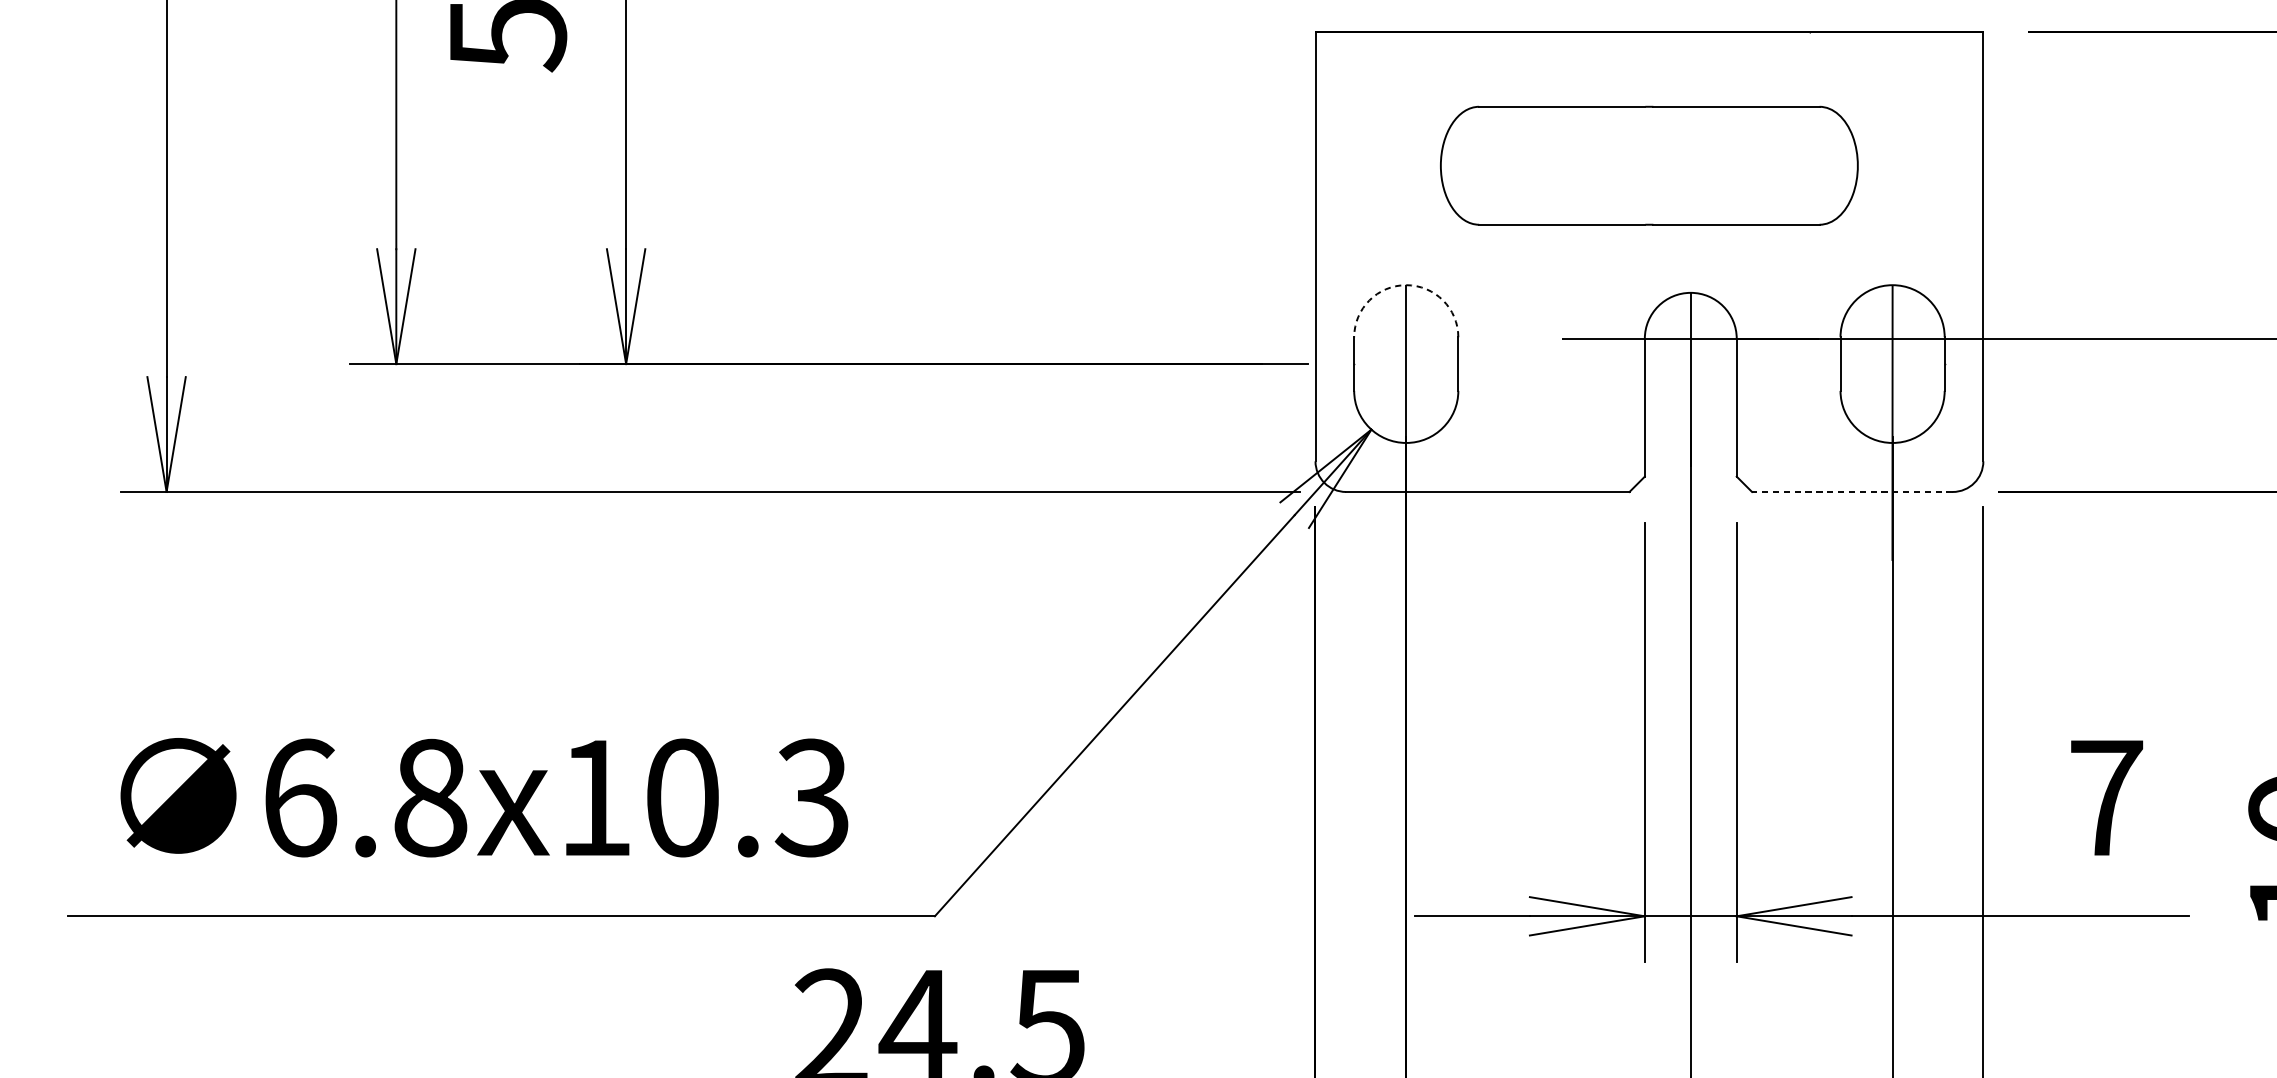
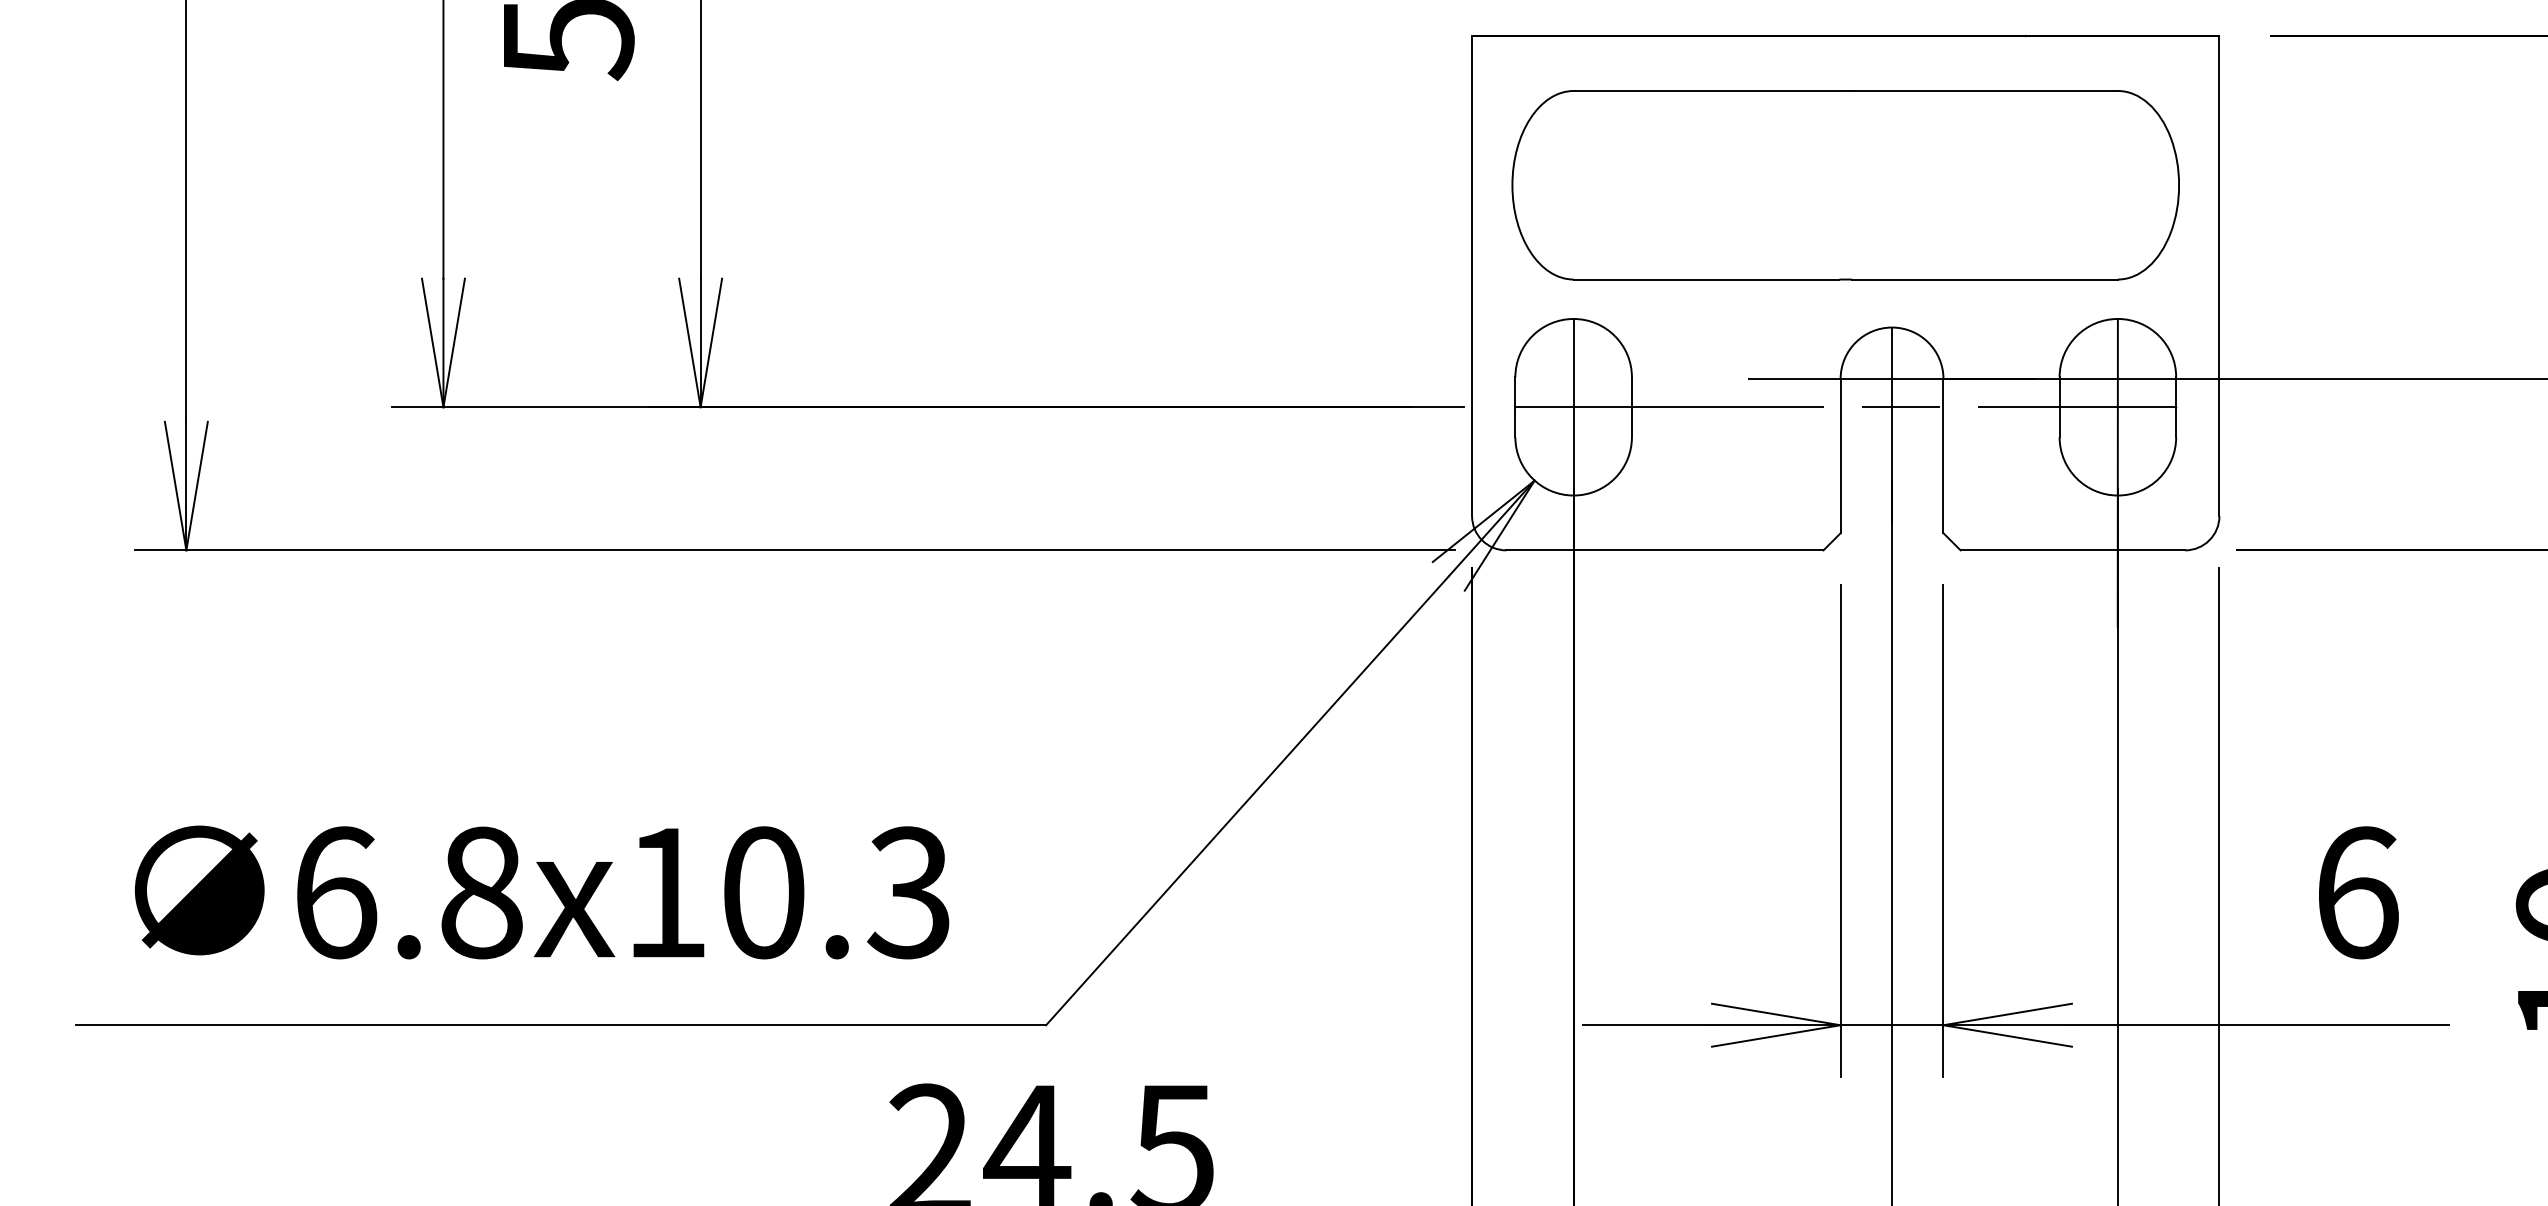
part: (1649, 165) -> (1845, 185), size x1.43
arc: (1406, 284) -> (1573, 318), dashed -> solid
line: (1649, 364) -> (1845, 407), added
line: (1852, 492) -> (2072, 550), dashed -> solid
text: (2106, 797) -> (2357, 892), 7 -> 6

